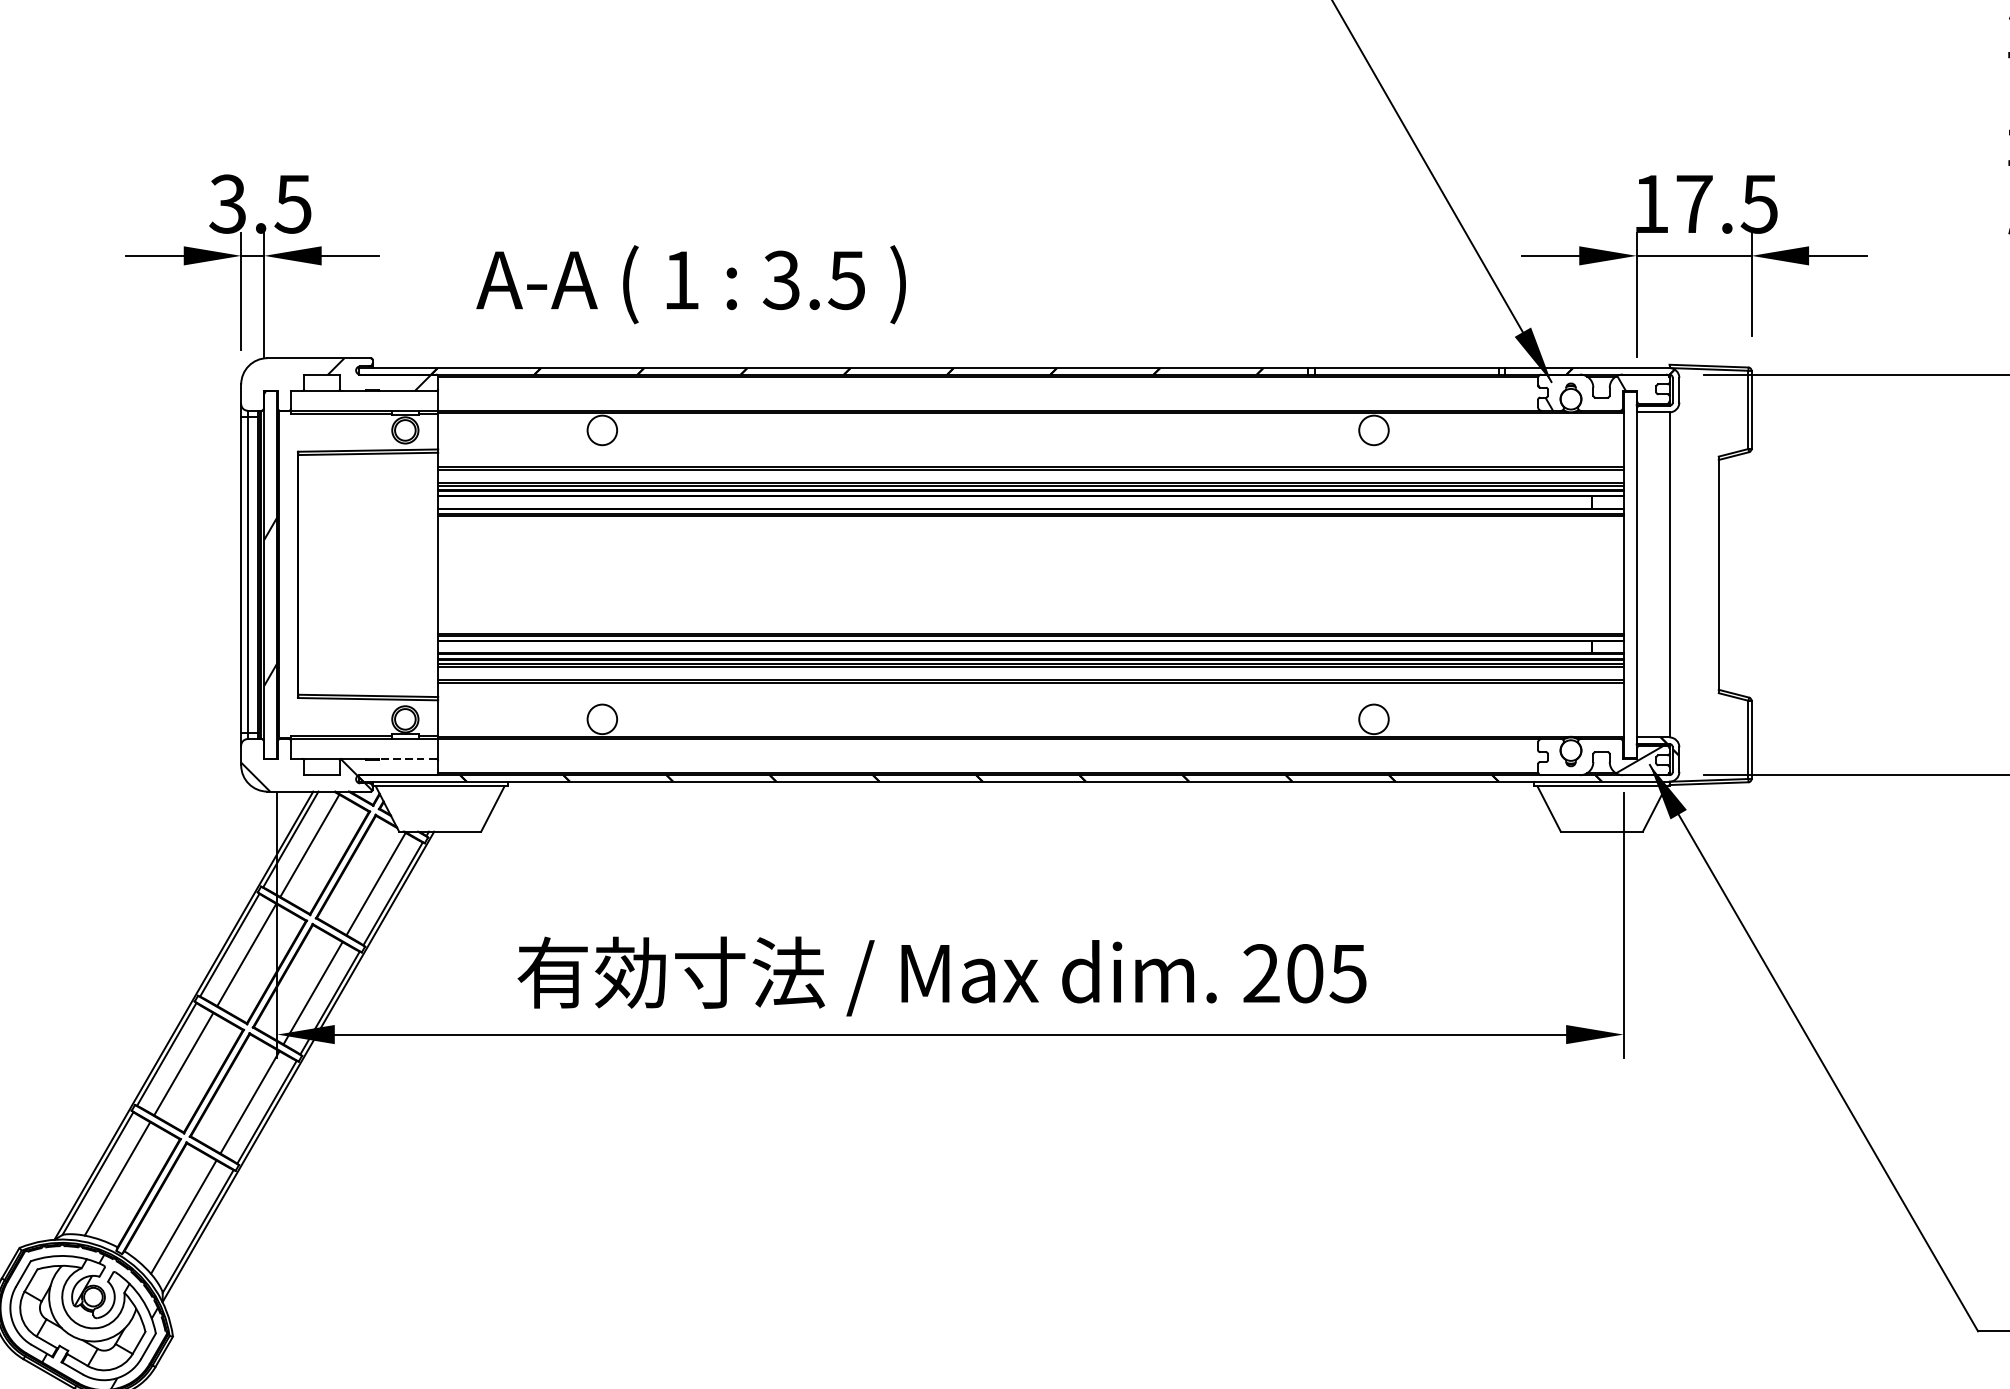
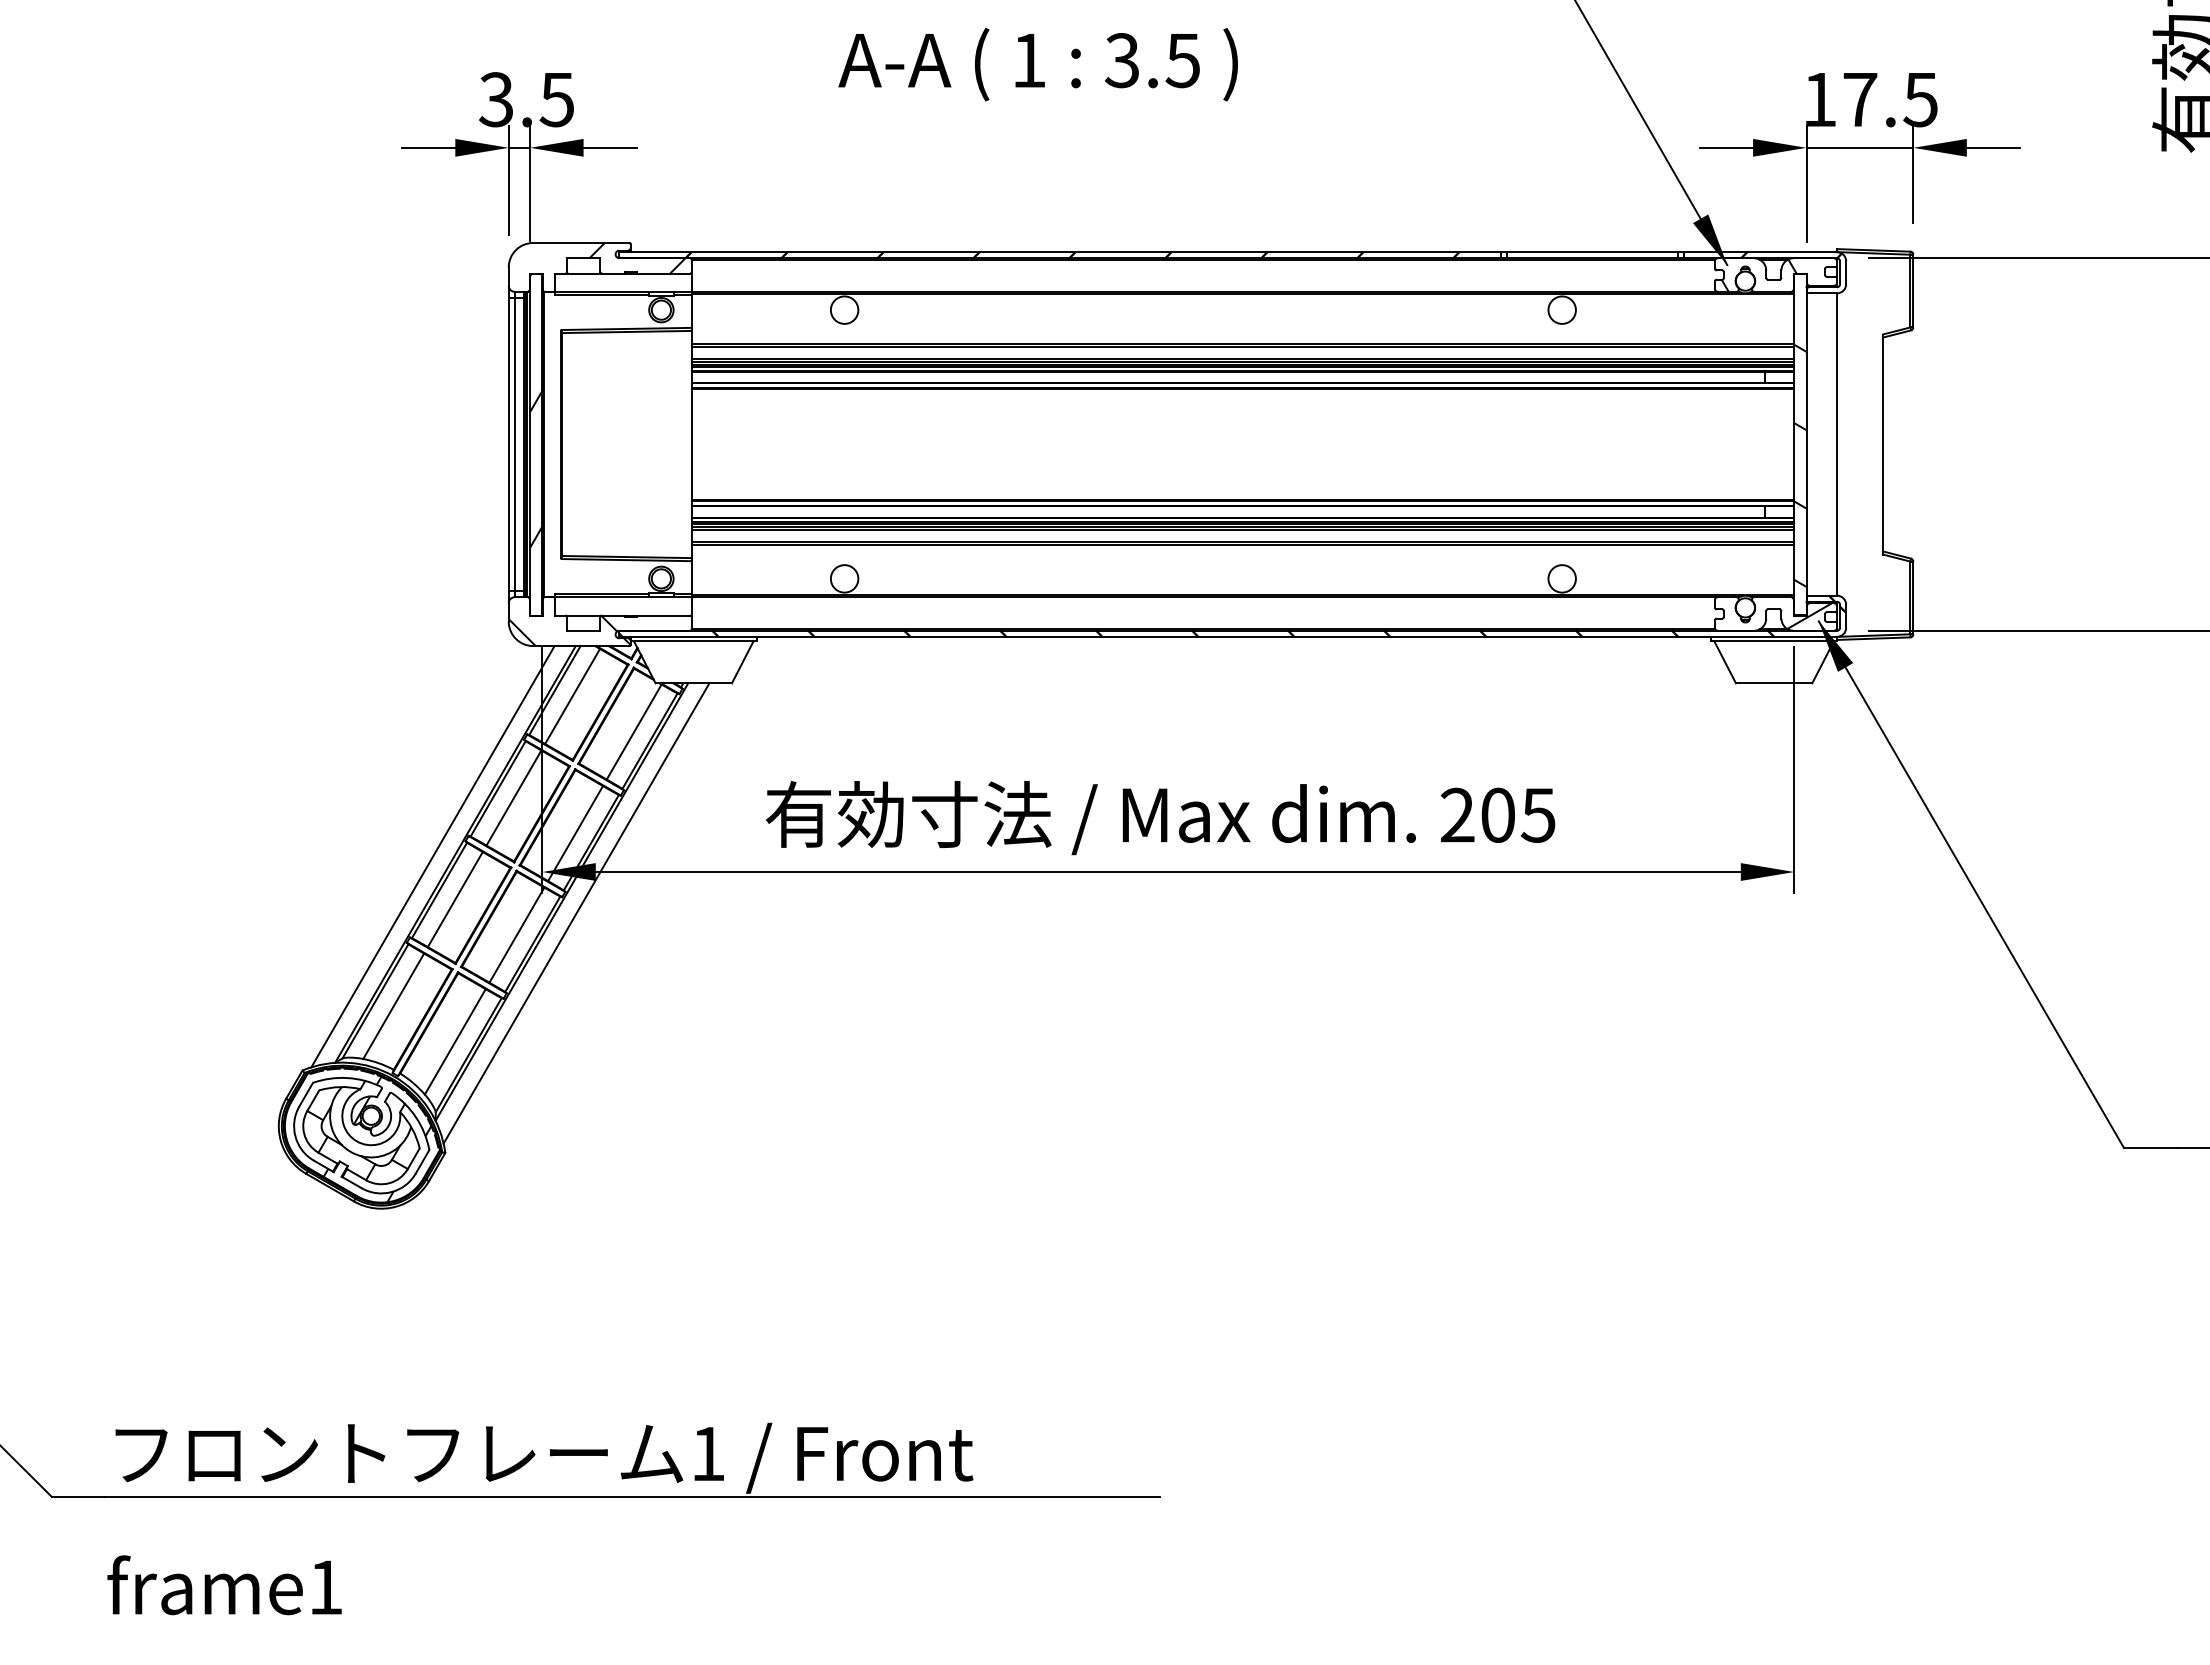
text: (690, 284) -> (1037, 64), moved
hatch: (1630, 597) -> (1800, 465), added
line: (407, 758) -> (663, 615), dashed -> solid
line: (159, 1017) -> (432, 856), added
line: (314, 1079) -> (576, 913), added

